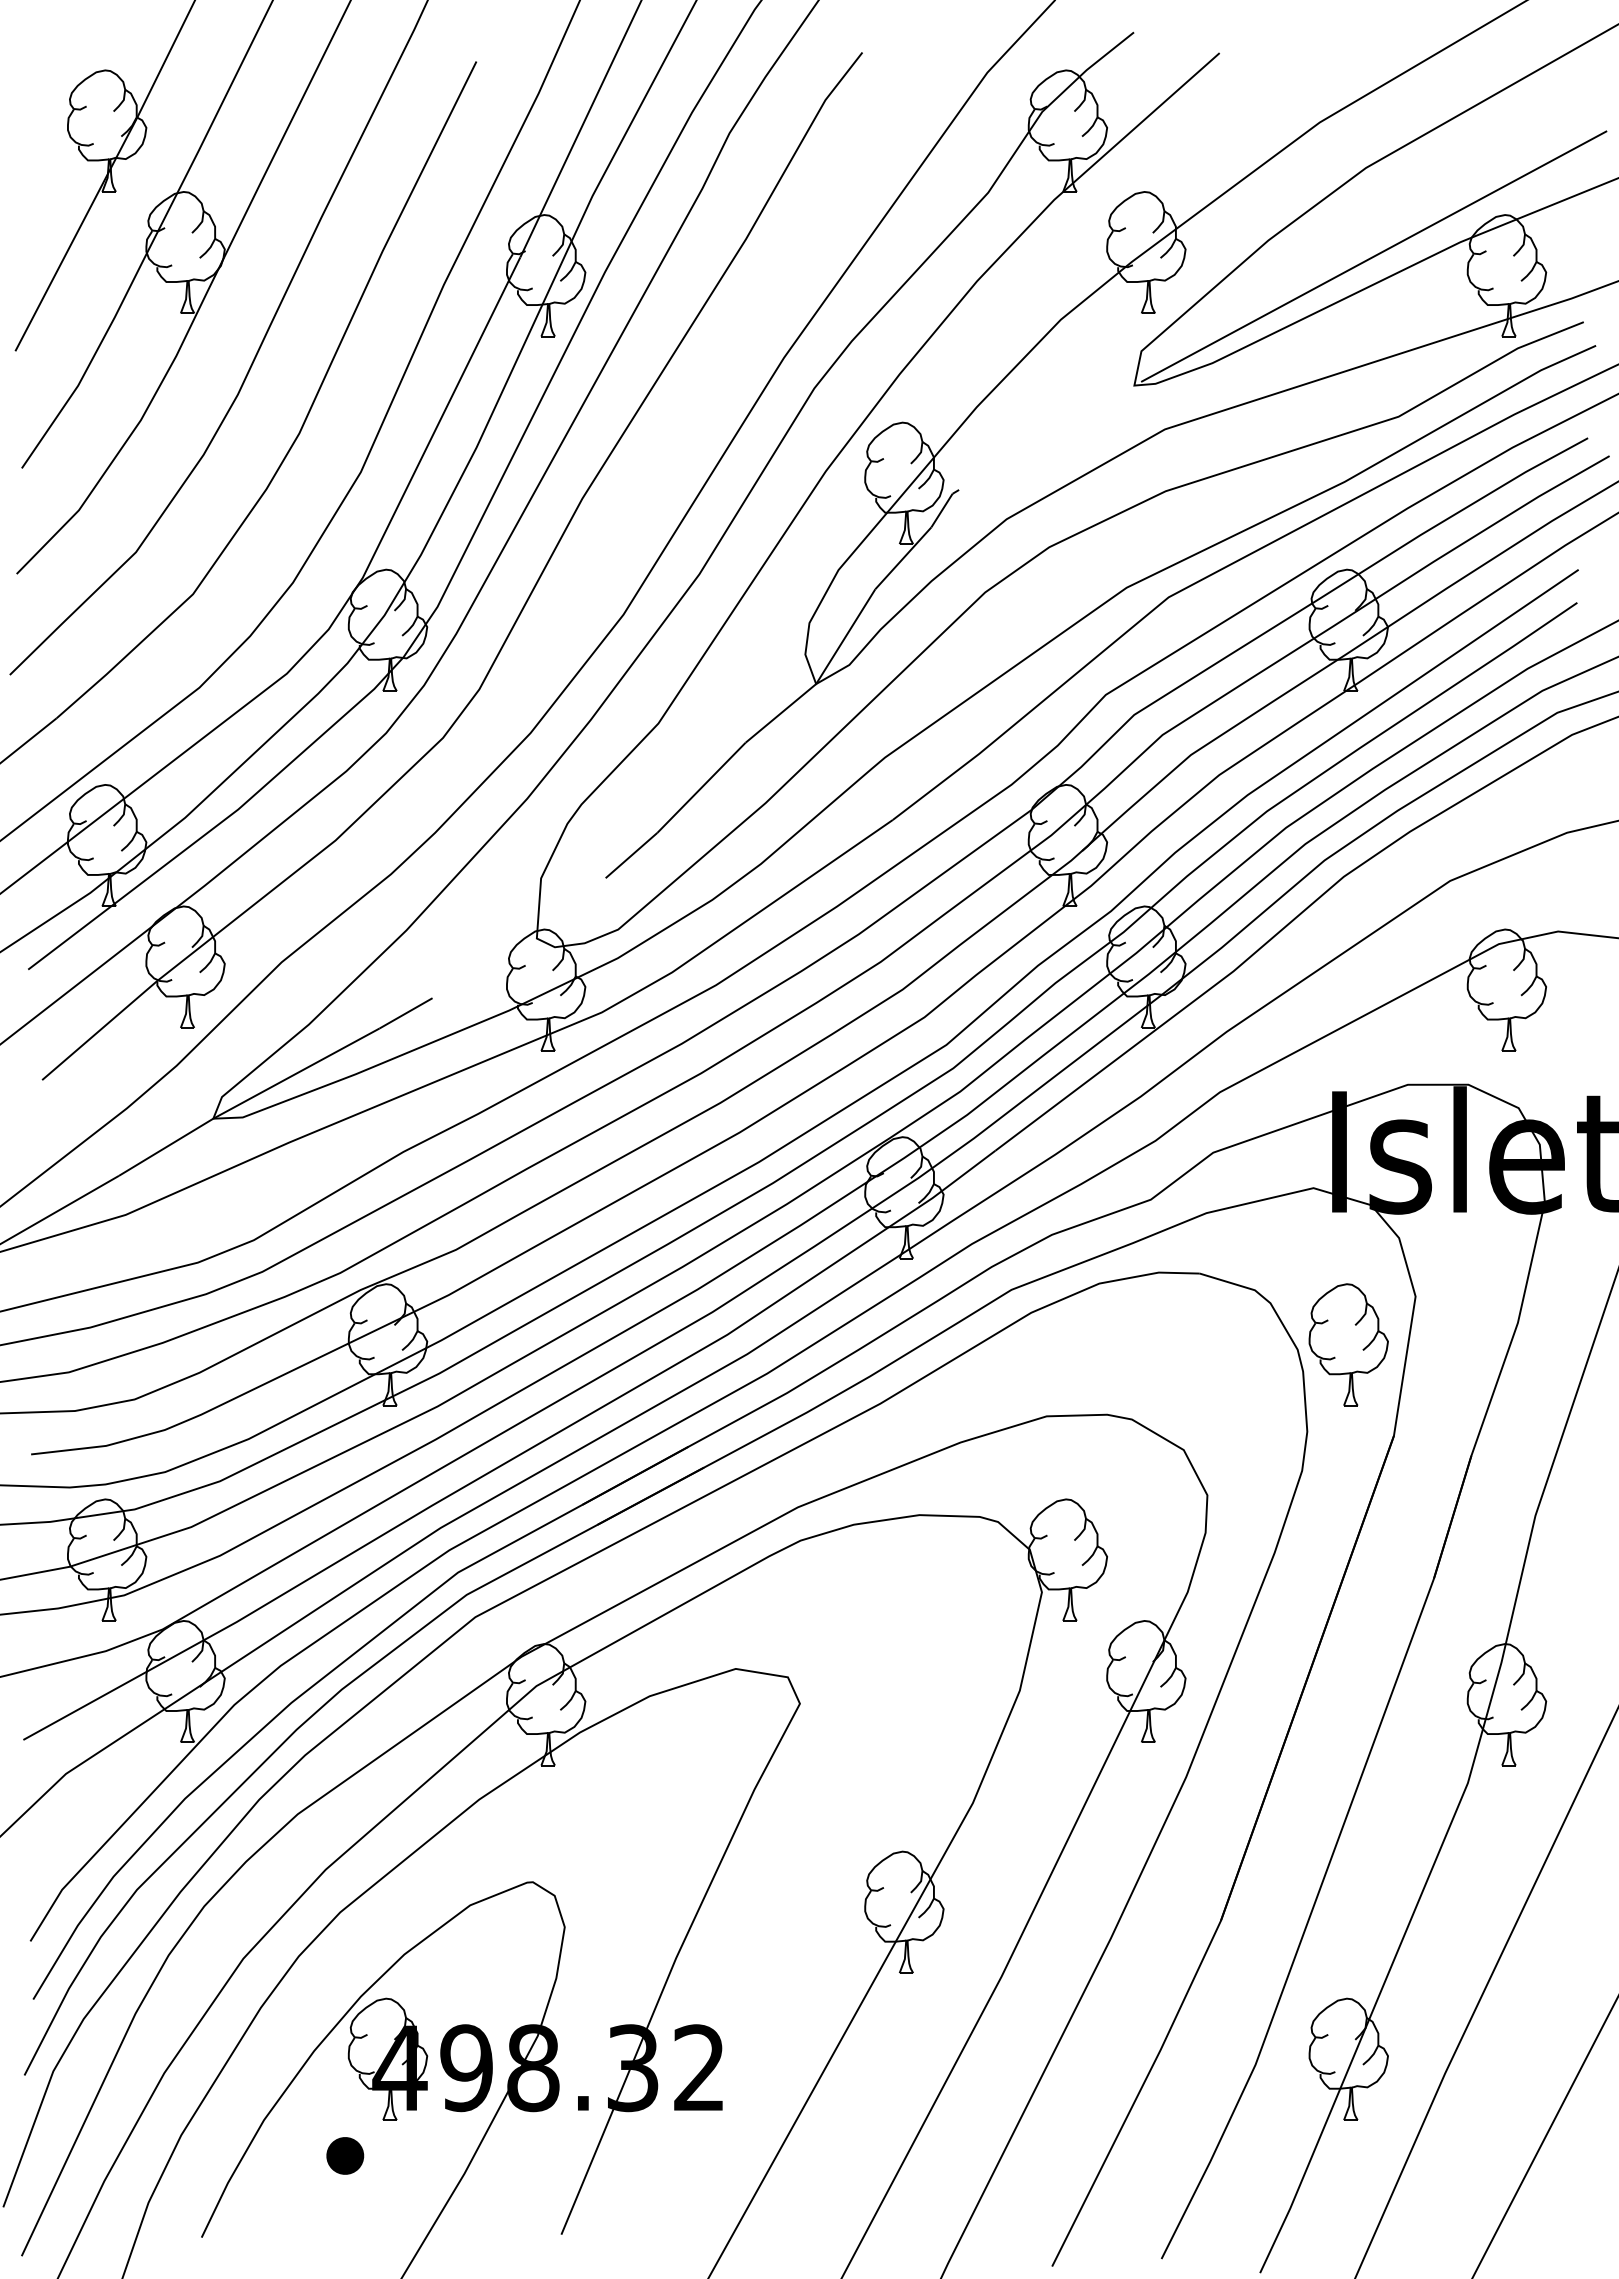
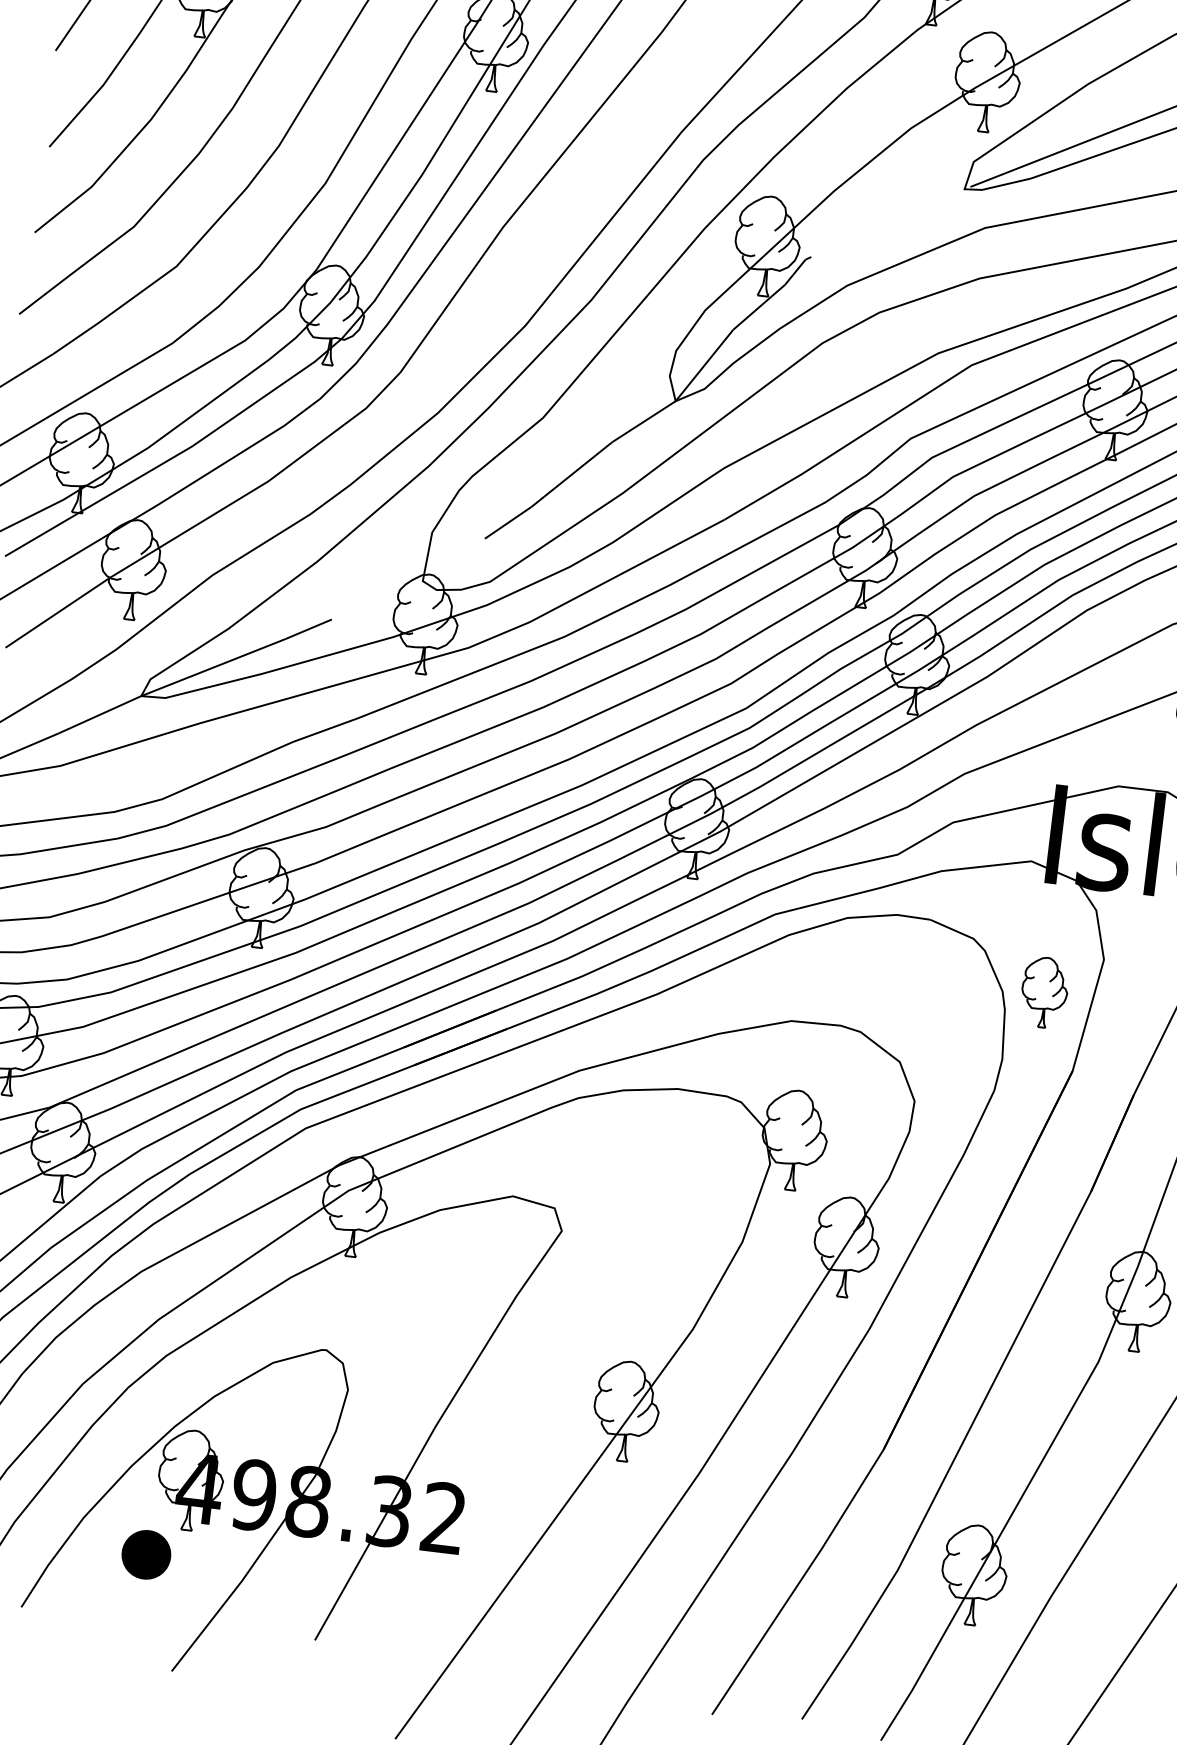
part: (1348, 1344) -> (1044, 992), size x0.7
part: (345, 2155) -> (146, 1554), size x1.6

